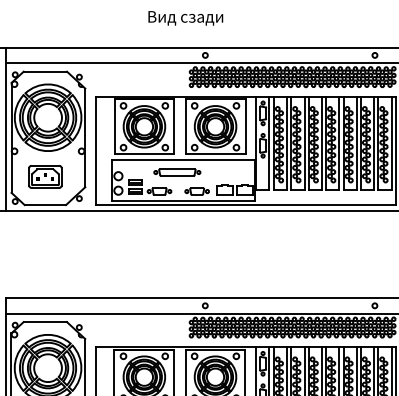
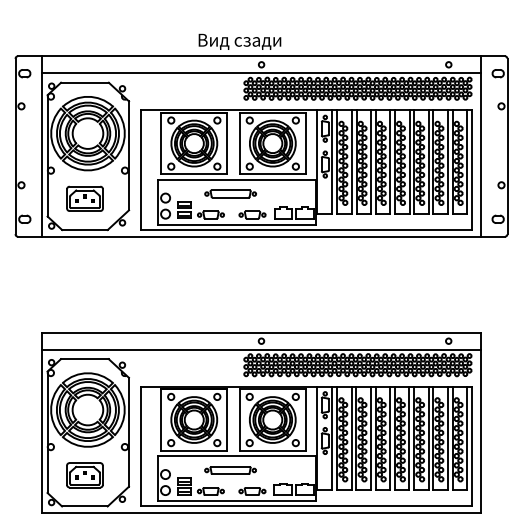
text: (185, 18) -> (239, 41), moved

